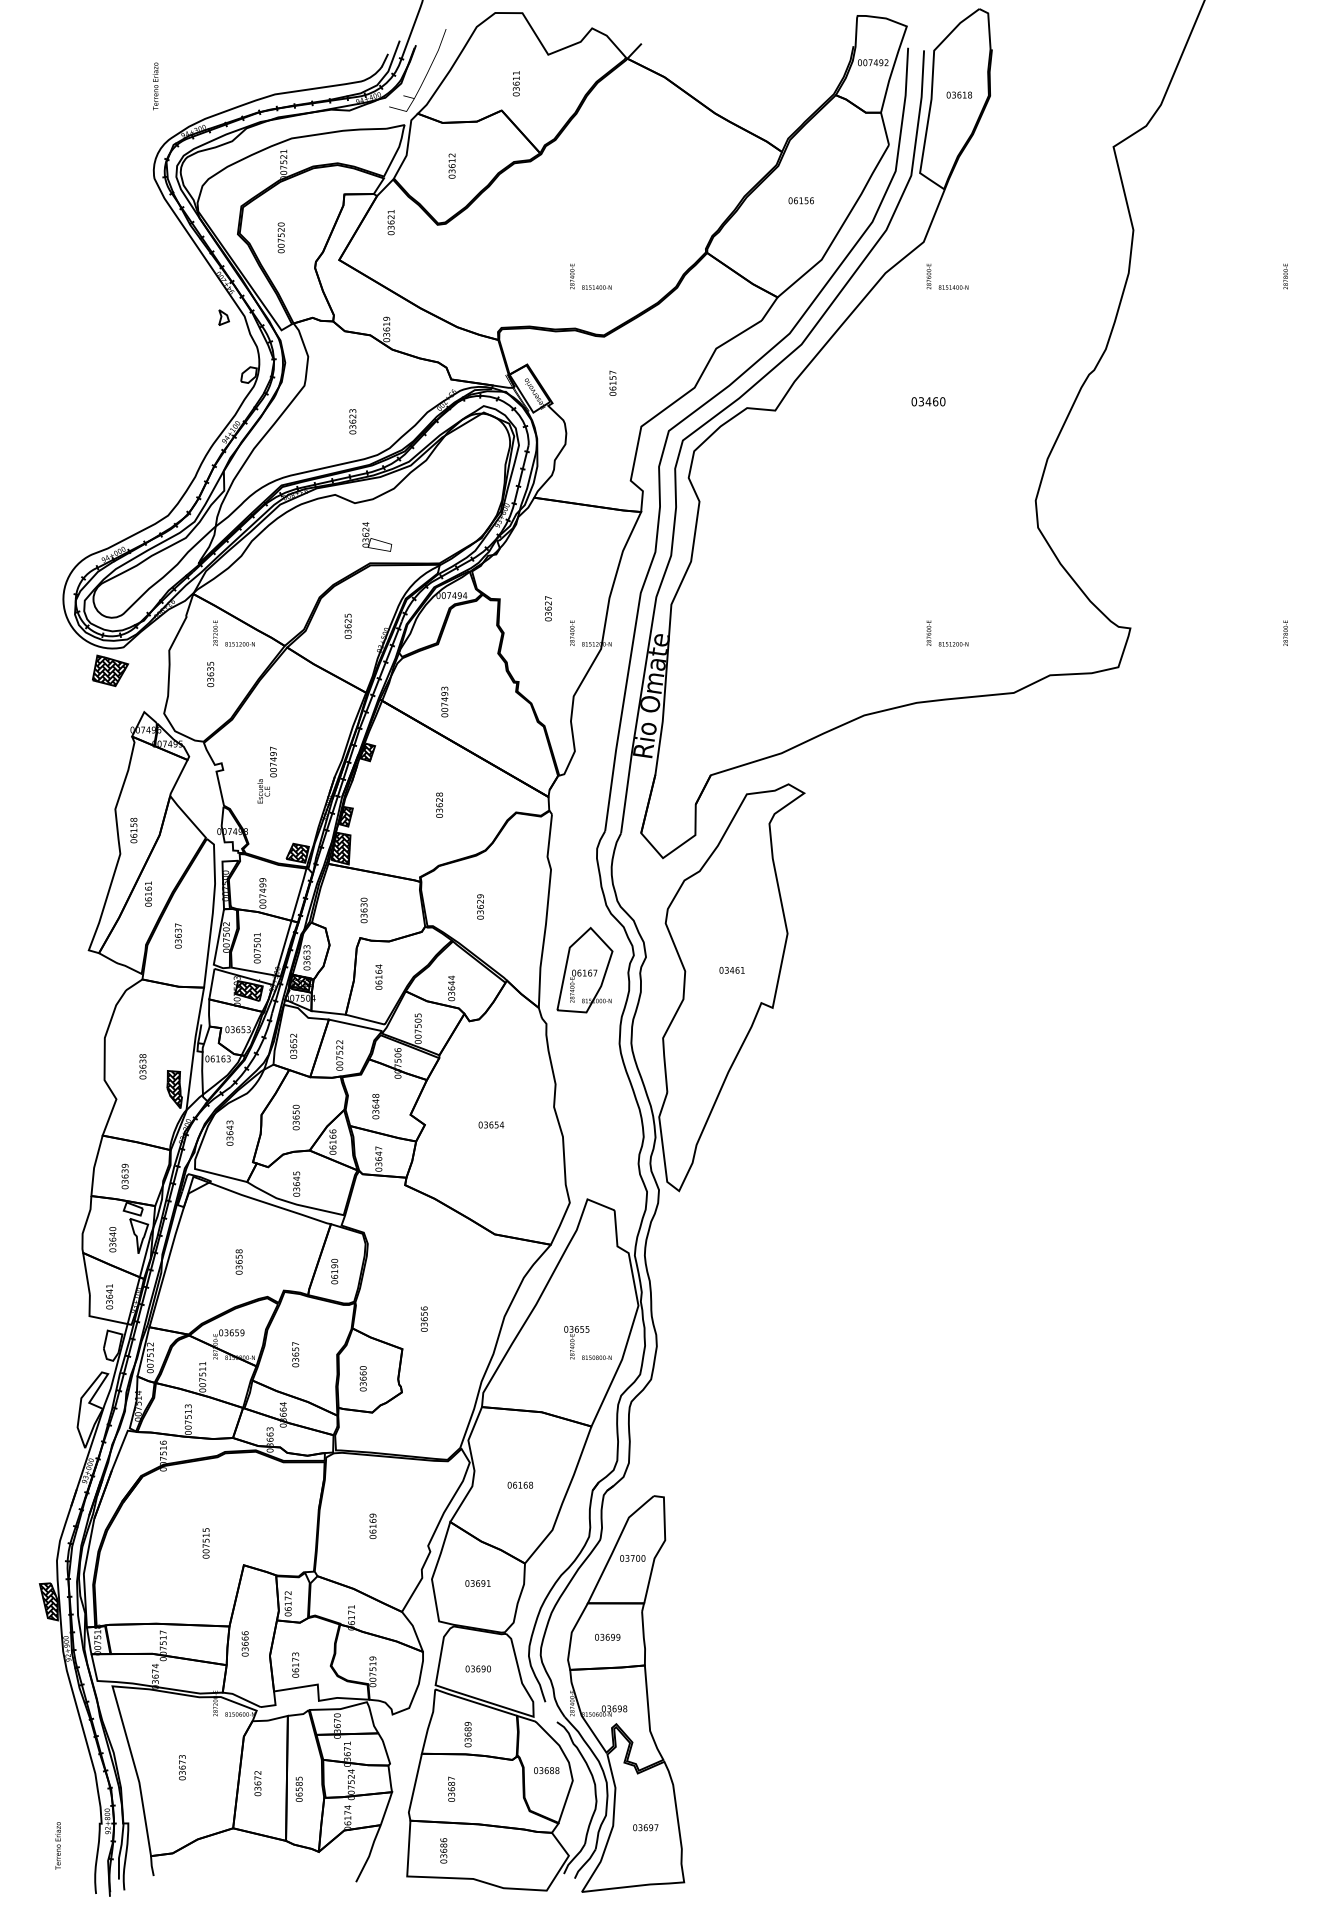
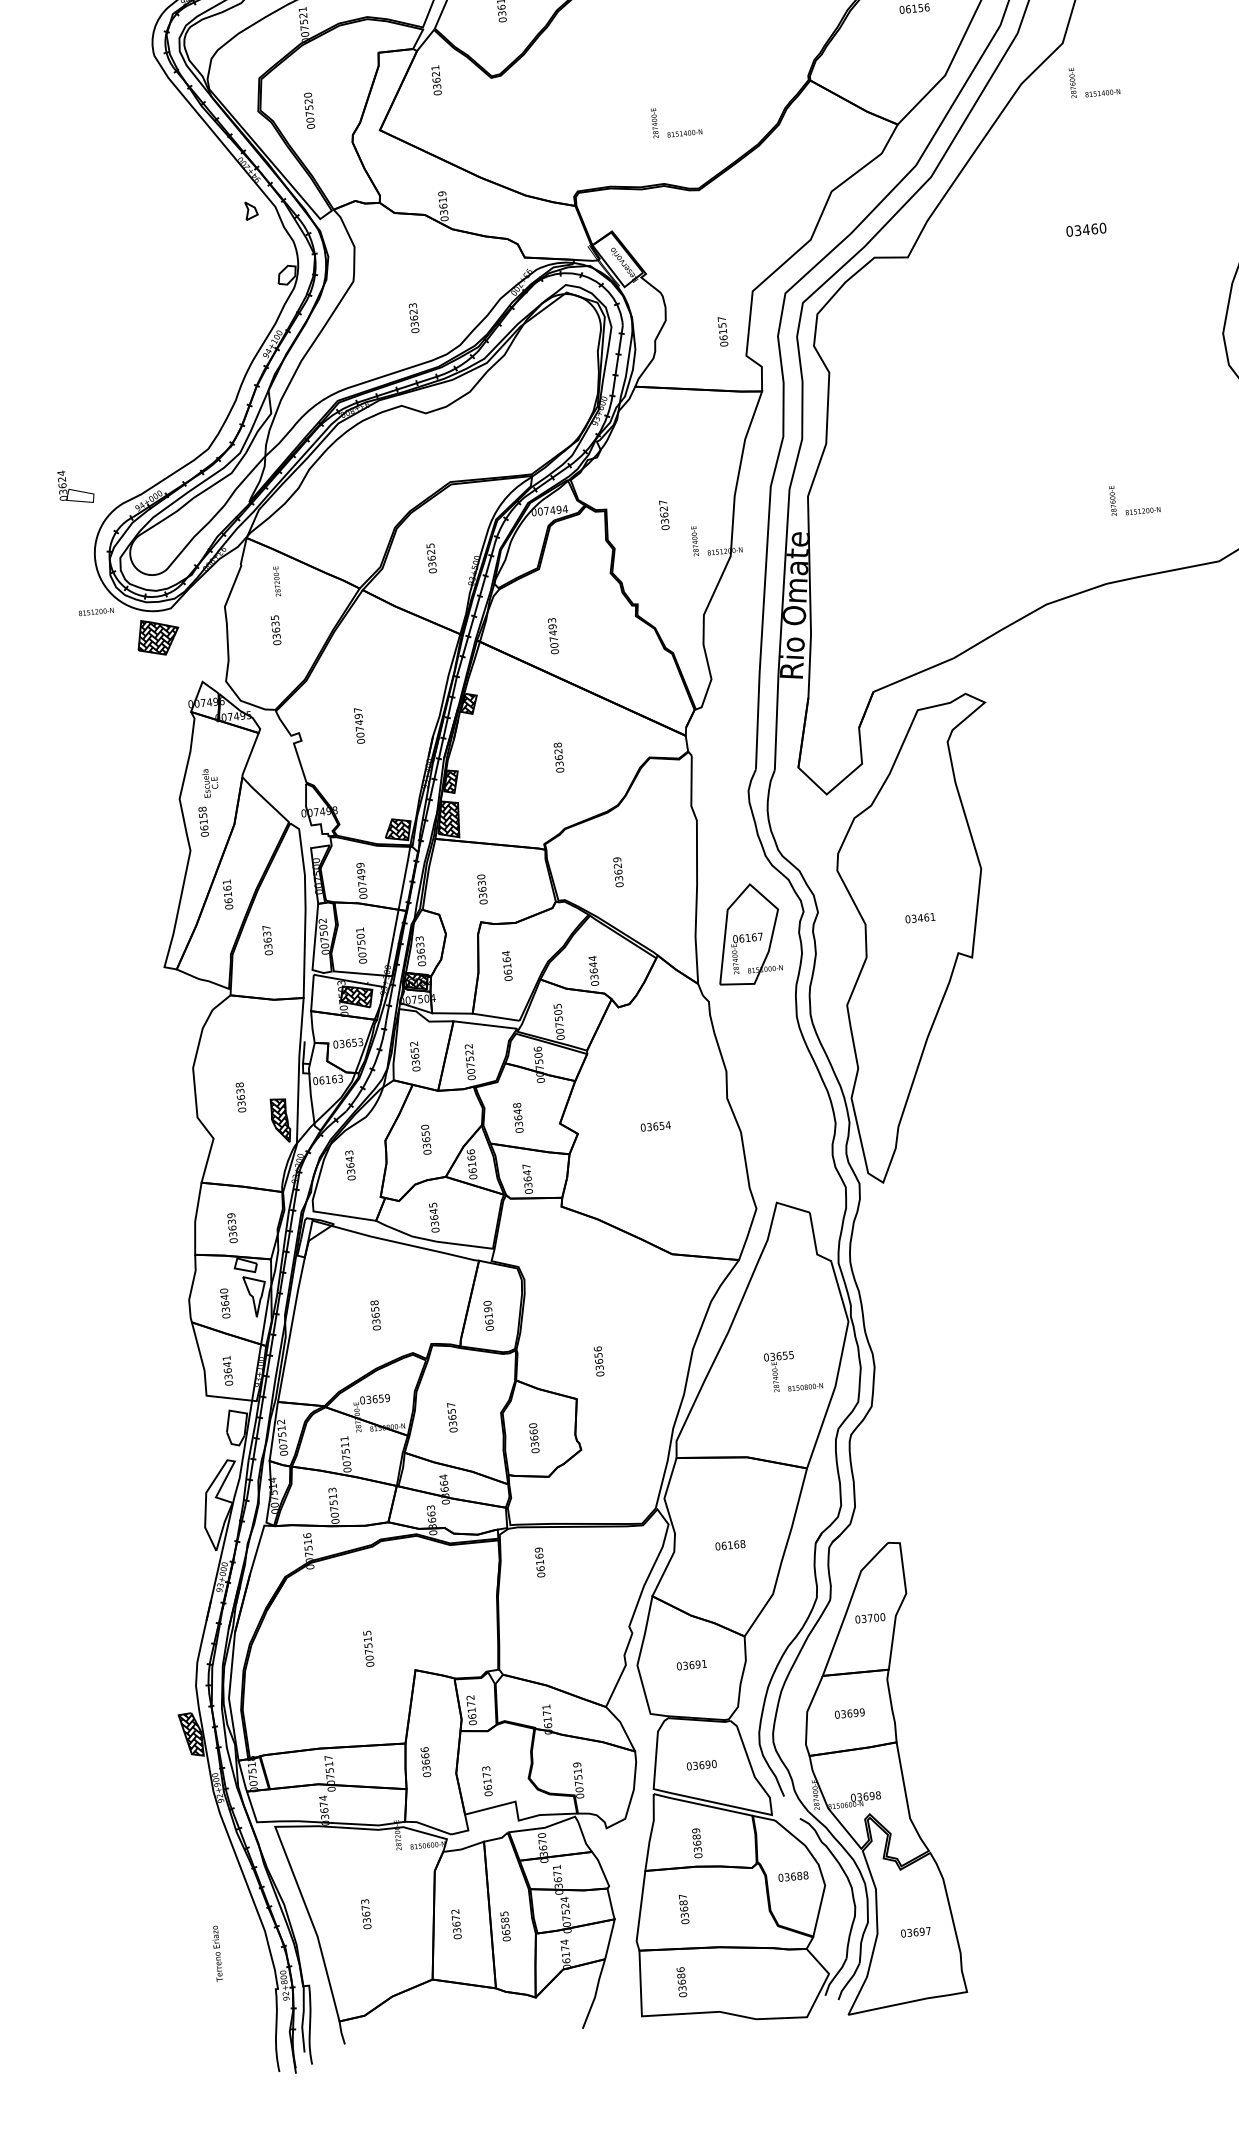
text: (612, 382) -> (722, 330), moved
text: (377, 536) -> (76, 486), moved
text: (239, 644) -> (95, 612), moved
text: (263, 791) -> (210, 783), moved
text: (372, 1525) -> (539, 1561), moved
text: (57, 1845) -> (216, 1953), moved

